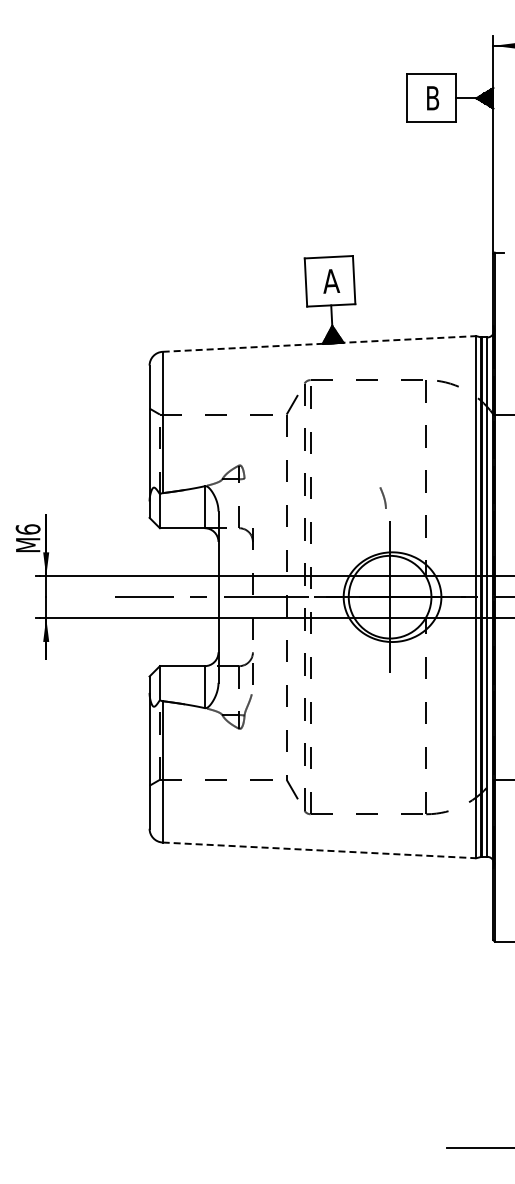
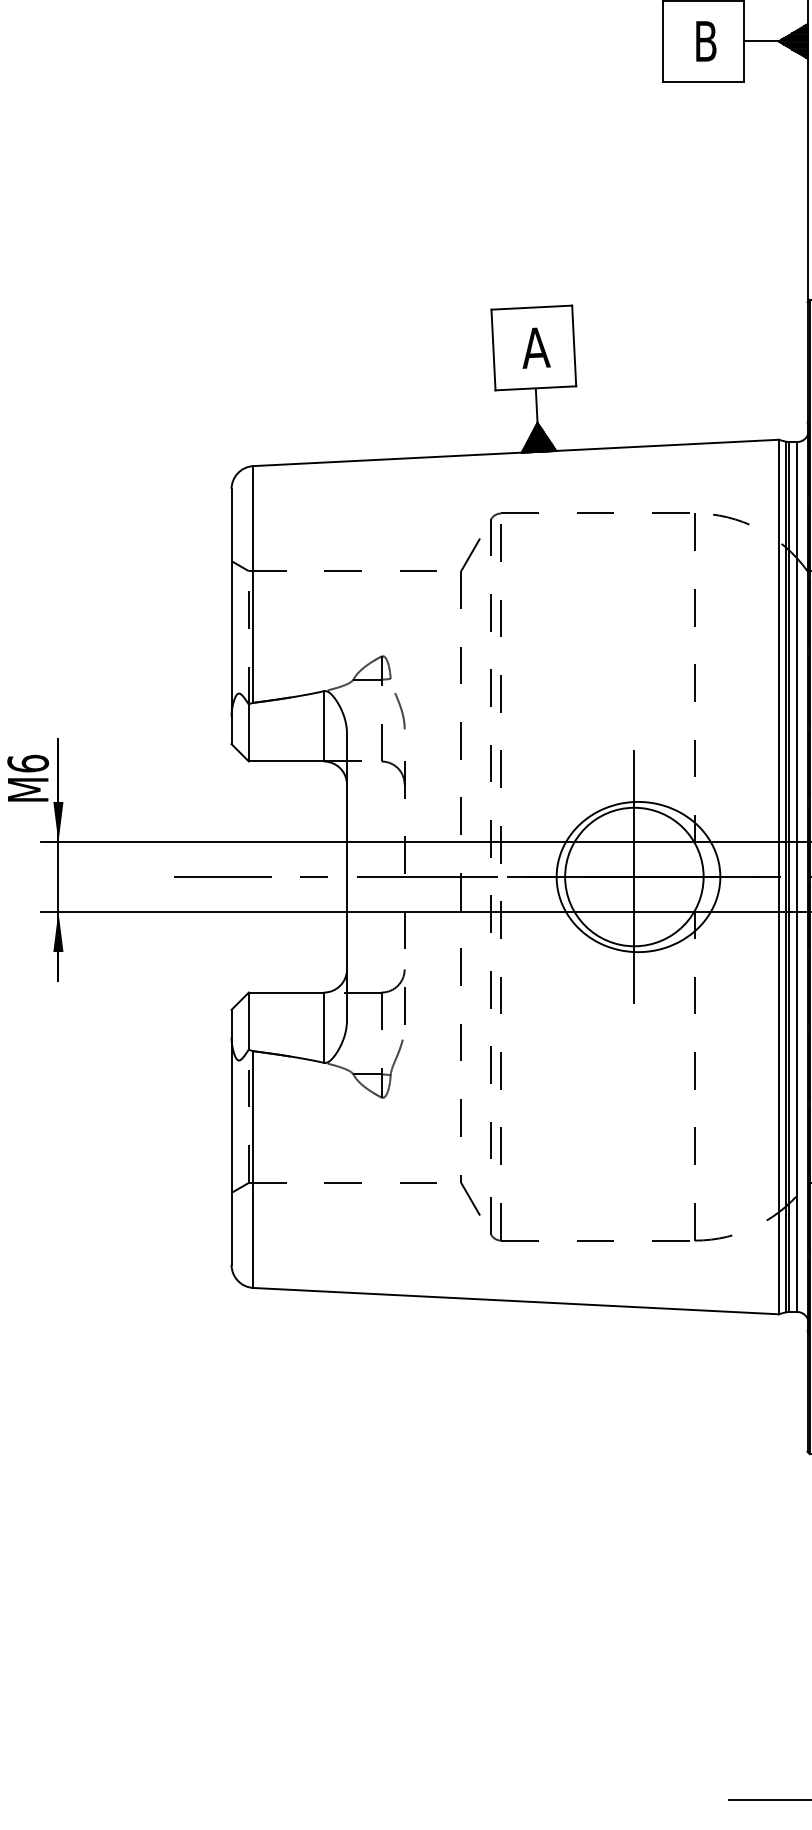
line: (319, 343) -> (516, 452), dashed -> solid
line: (382, 496) -> (398, 708), moved
line: (319, 850) -> (516, 1301), dashed -> solid

